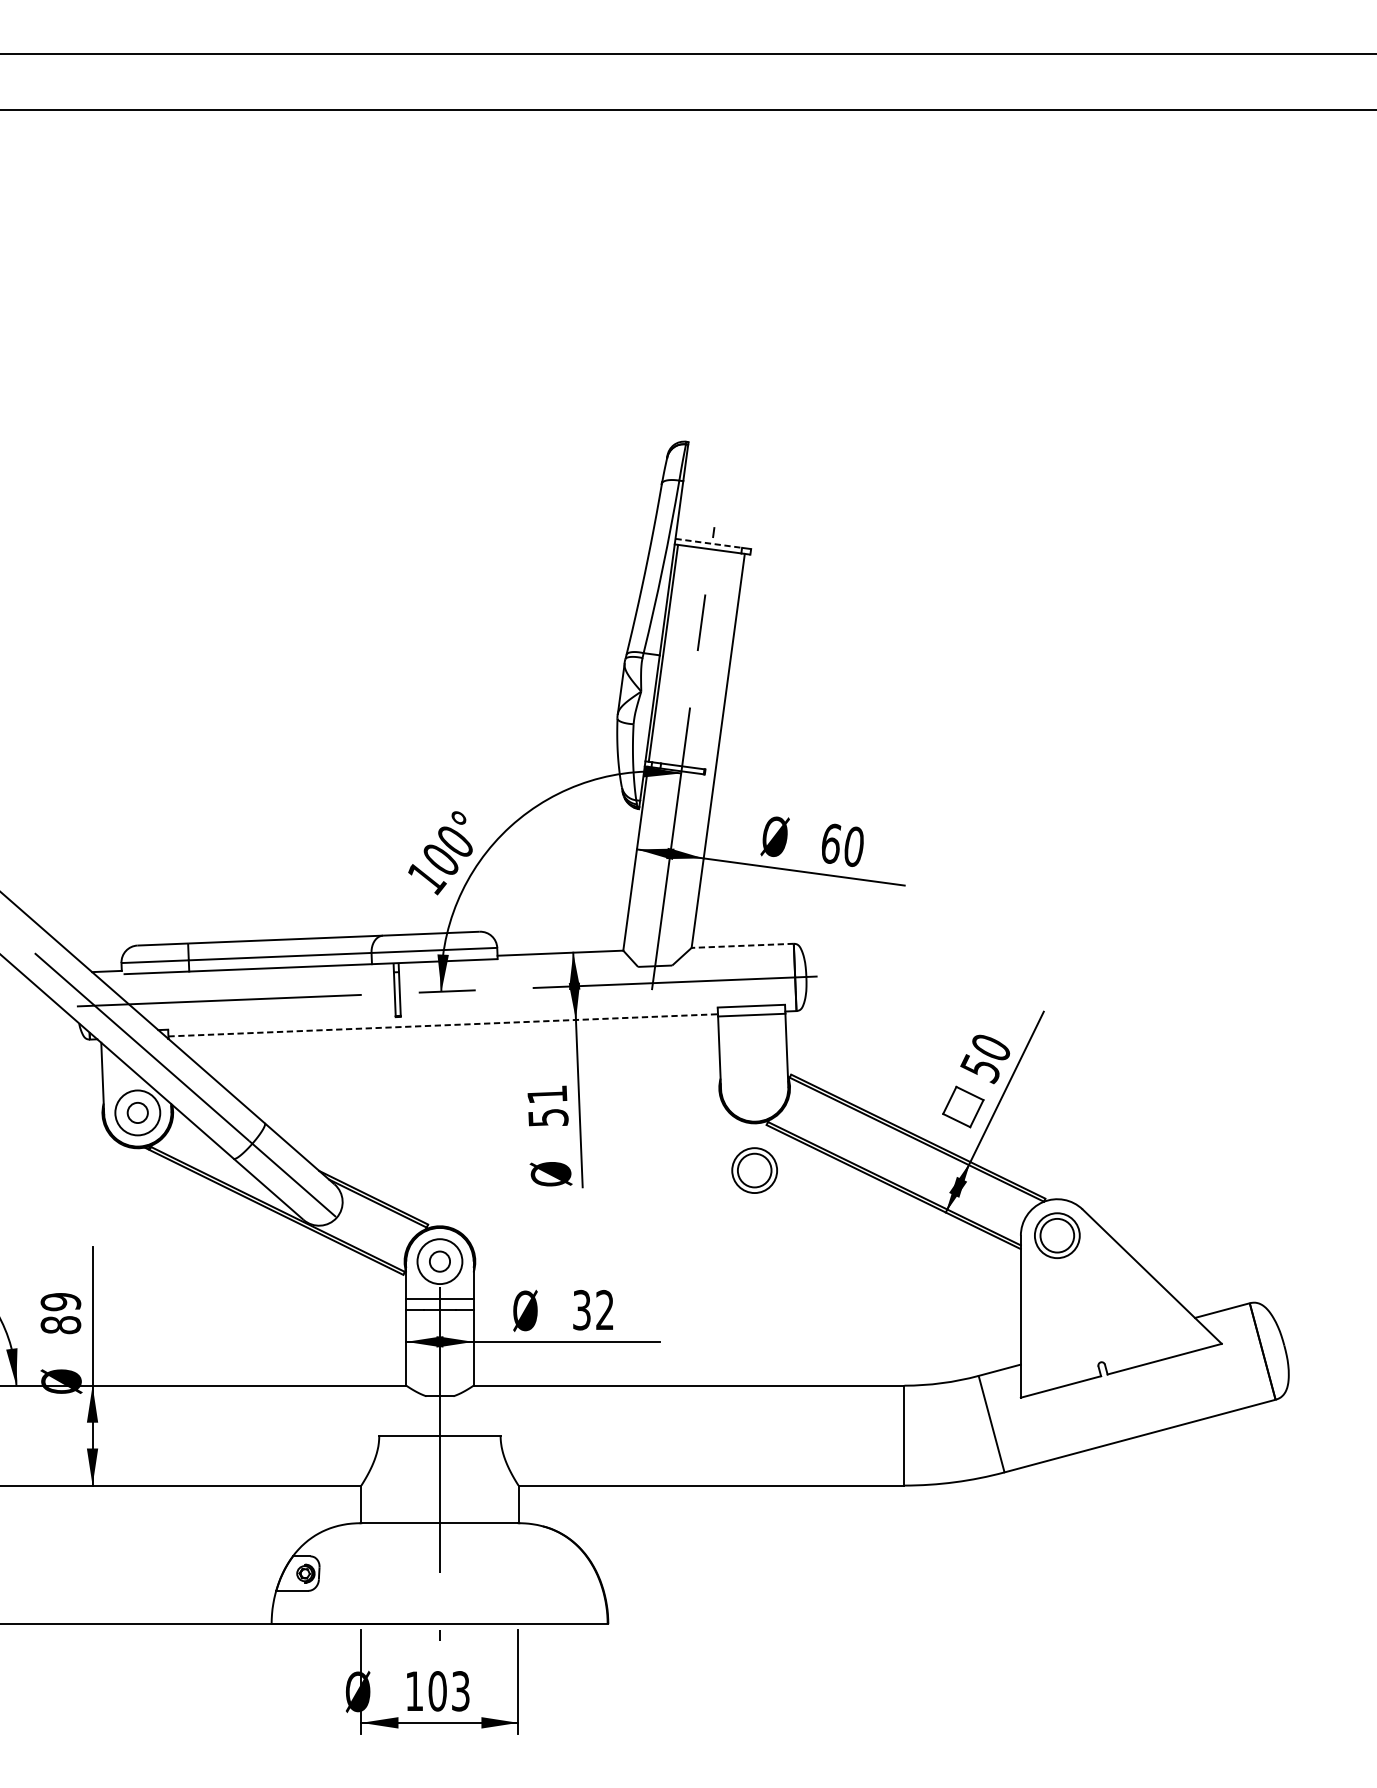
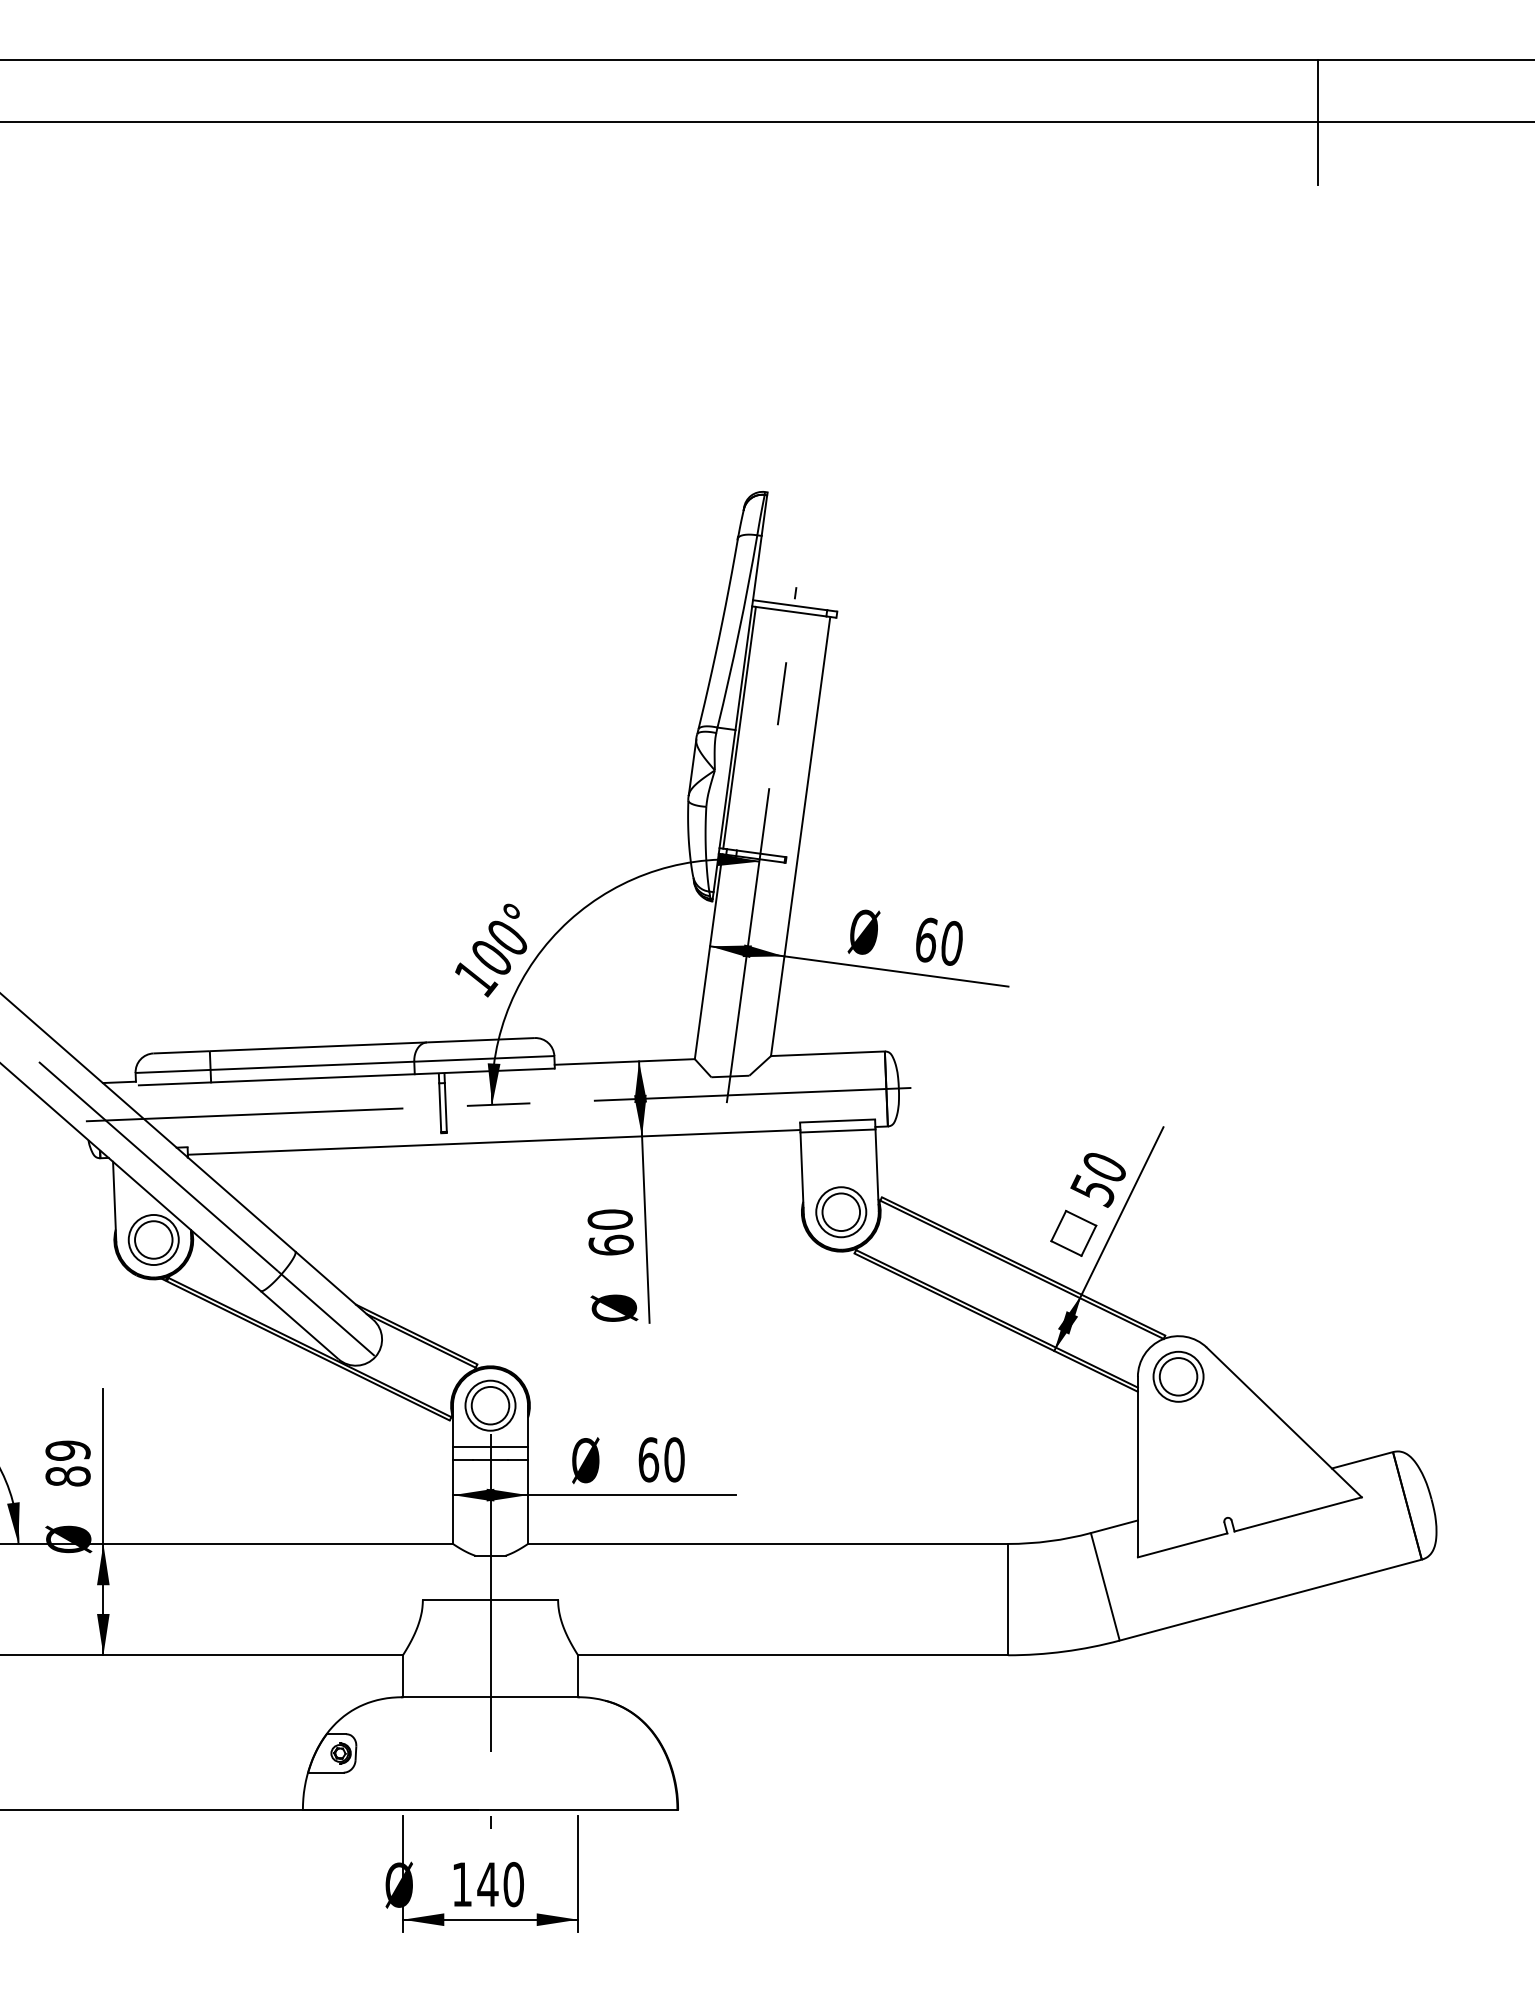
line: (1182, 109) -> (1318, 121), added
line: (709, 543) -> (790, 605), dashed -> solid
line: (742, 945) -> (827, 1053), dashed -> solid
line: (443, 1025) -> (494, 1142), dashed -> solid
text: (547, 1106) -> (610, 1232), 51 -> 60
circle: (137, 1112) -> (153, 1239), size x1.67
part: (754, 1170) -> (841, 1212), moved
circle: (439, 1261) -> (490, 1405), size x1.67
text: (593, 1309) -> (661, 1459), 32 -> 60
text: (448, 1691) -> (500, 1884), 103 -> 140

